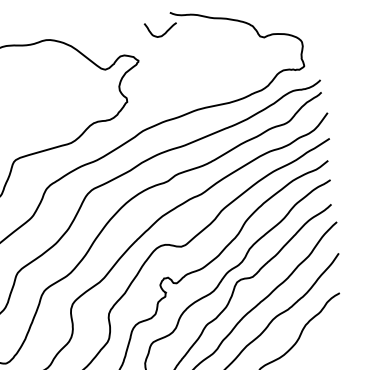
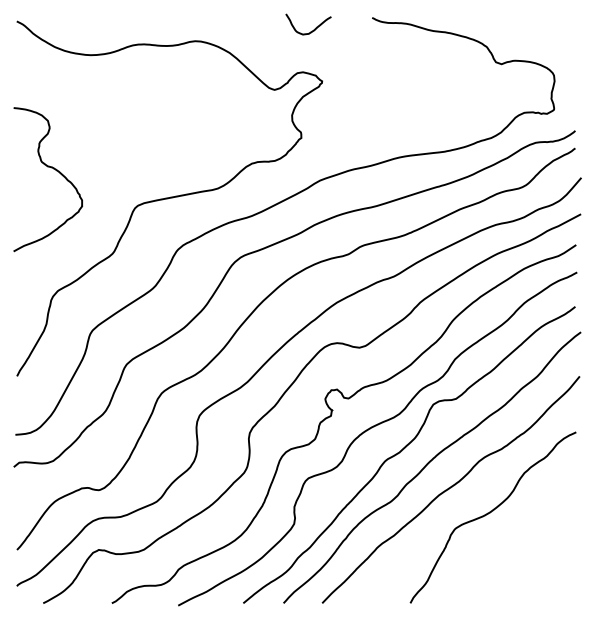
curve: (164, 32) -> (313, 29), moved

